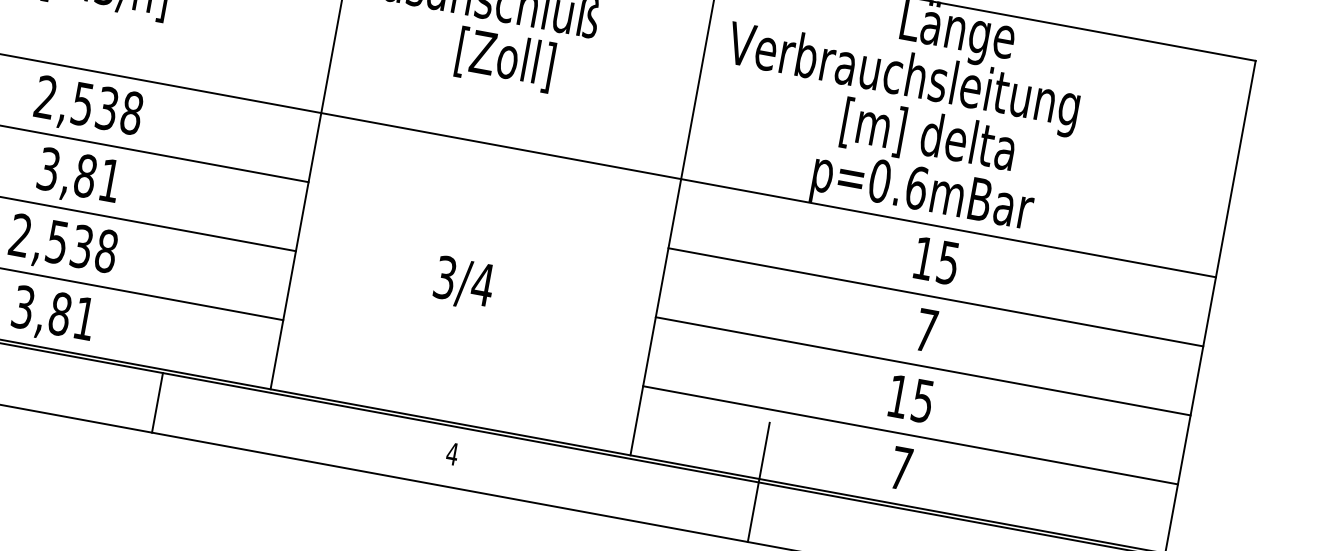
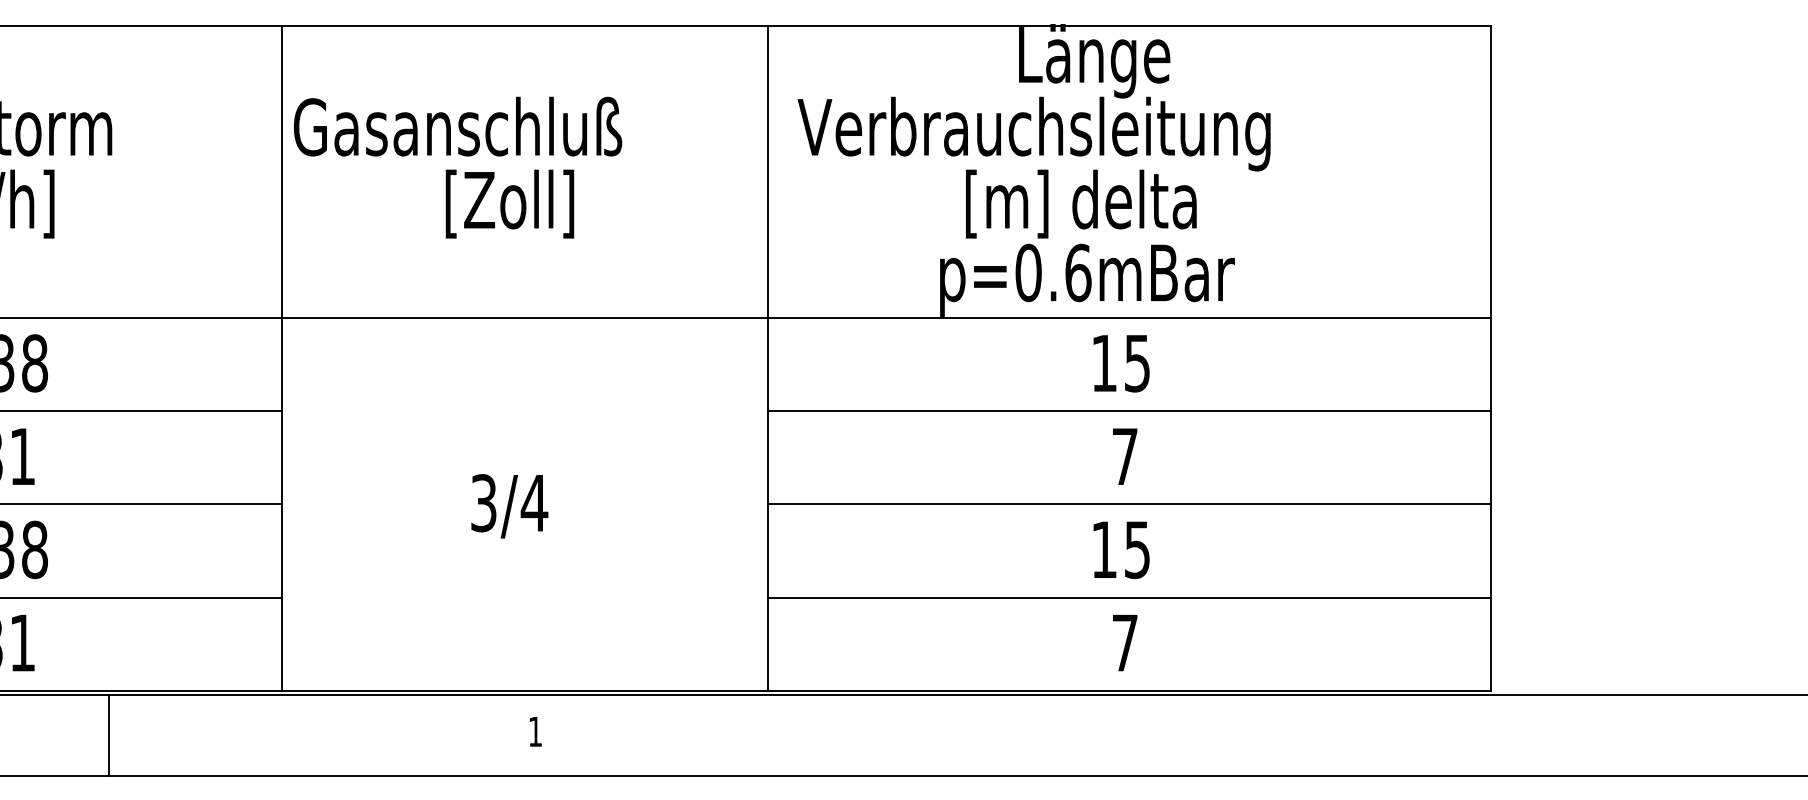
line: (157, 402) -> (108, 735), moved
text: (452, 453) -> (535, 731), 4 -> 1
line: (758, 482) -> (942, 695), removed

